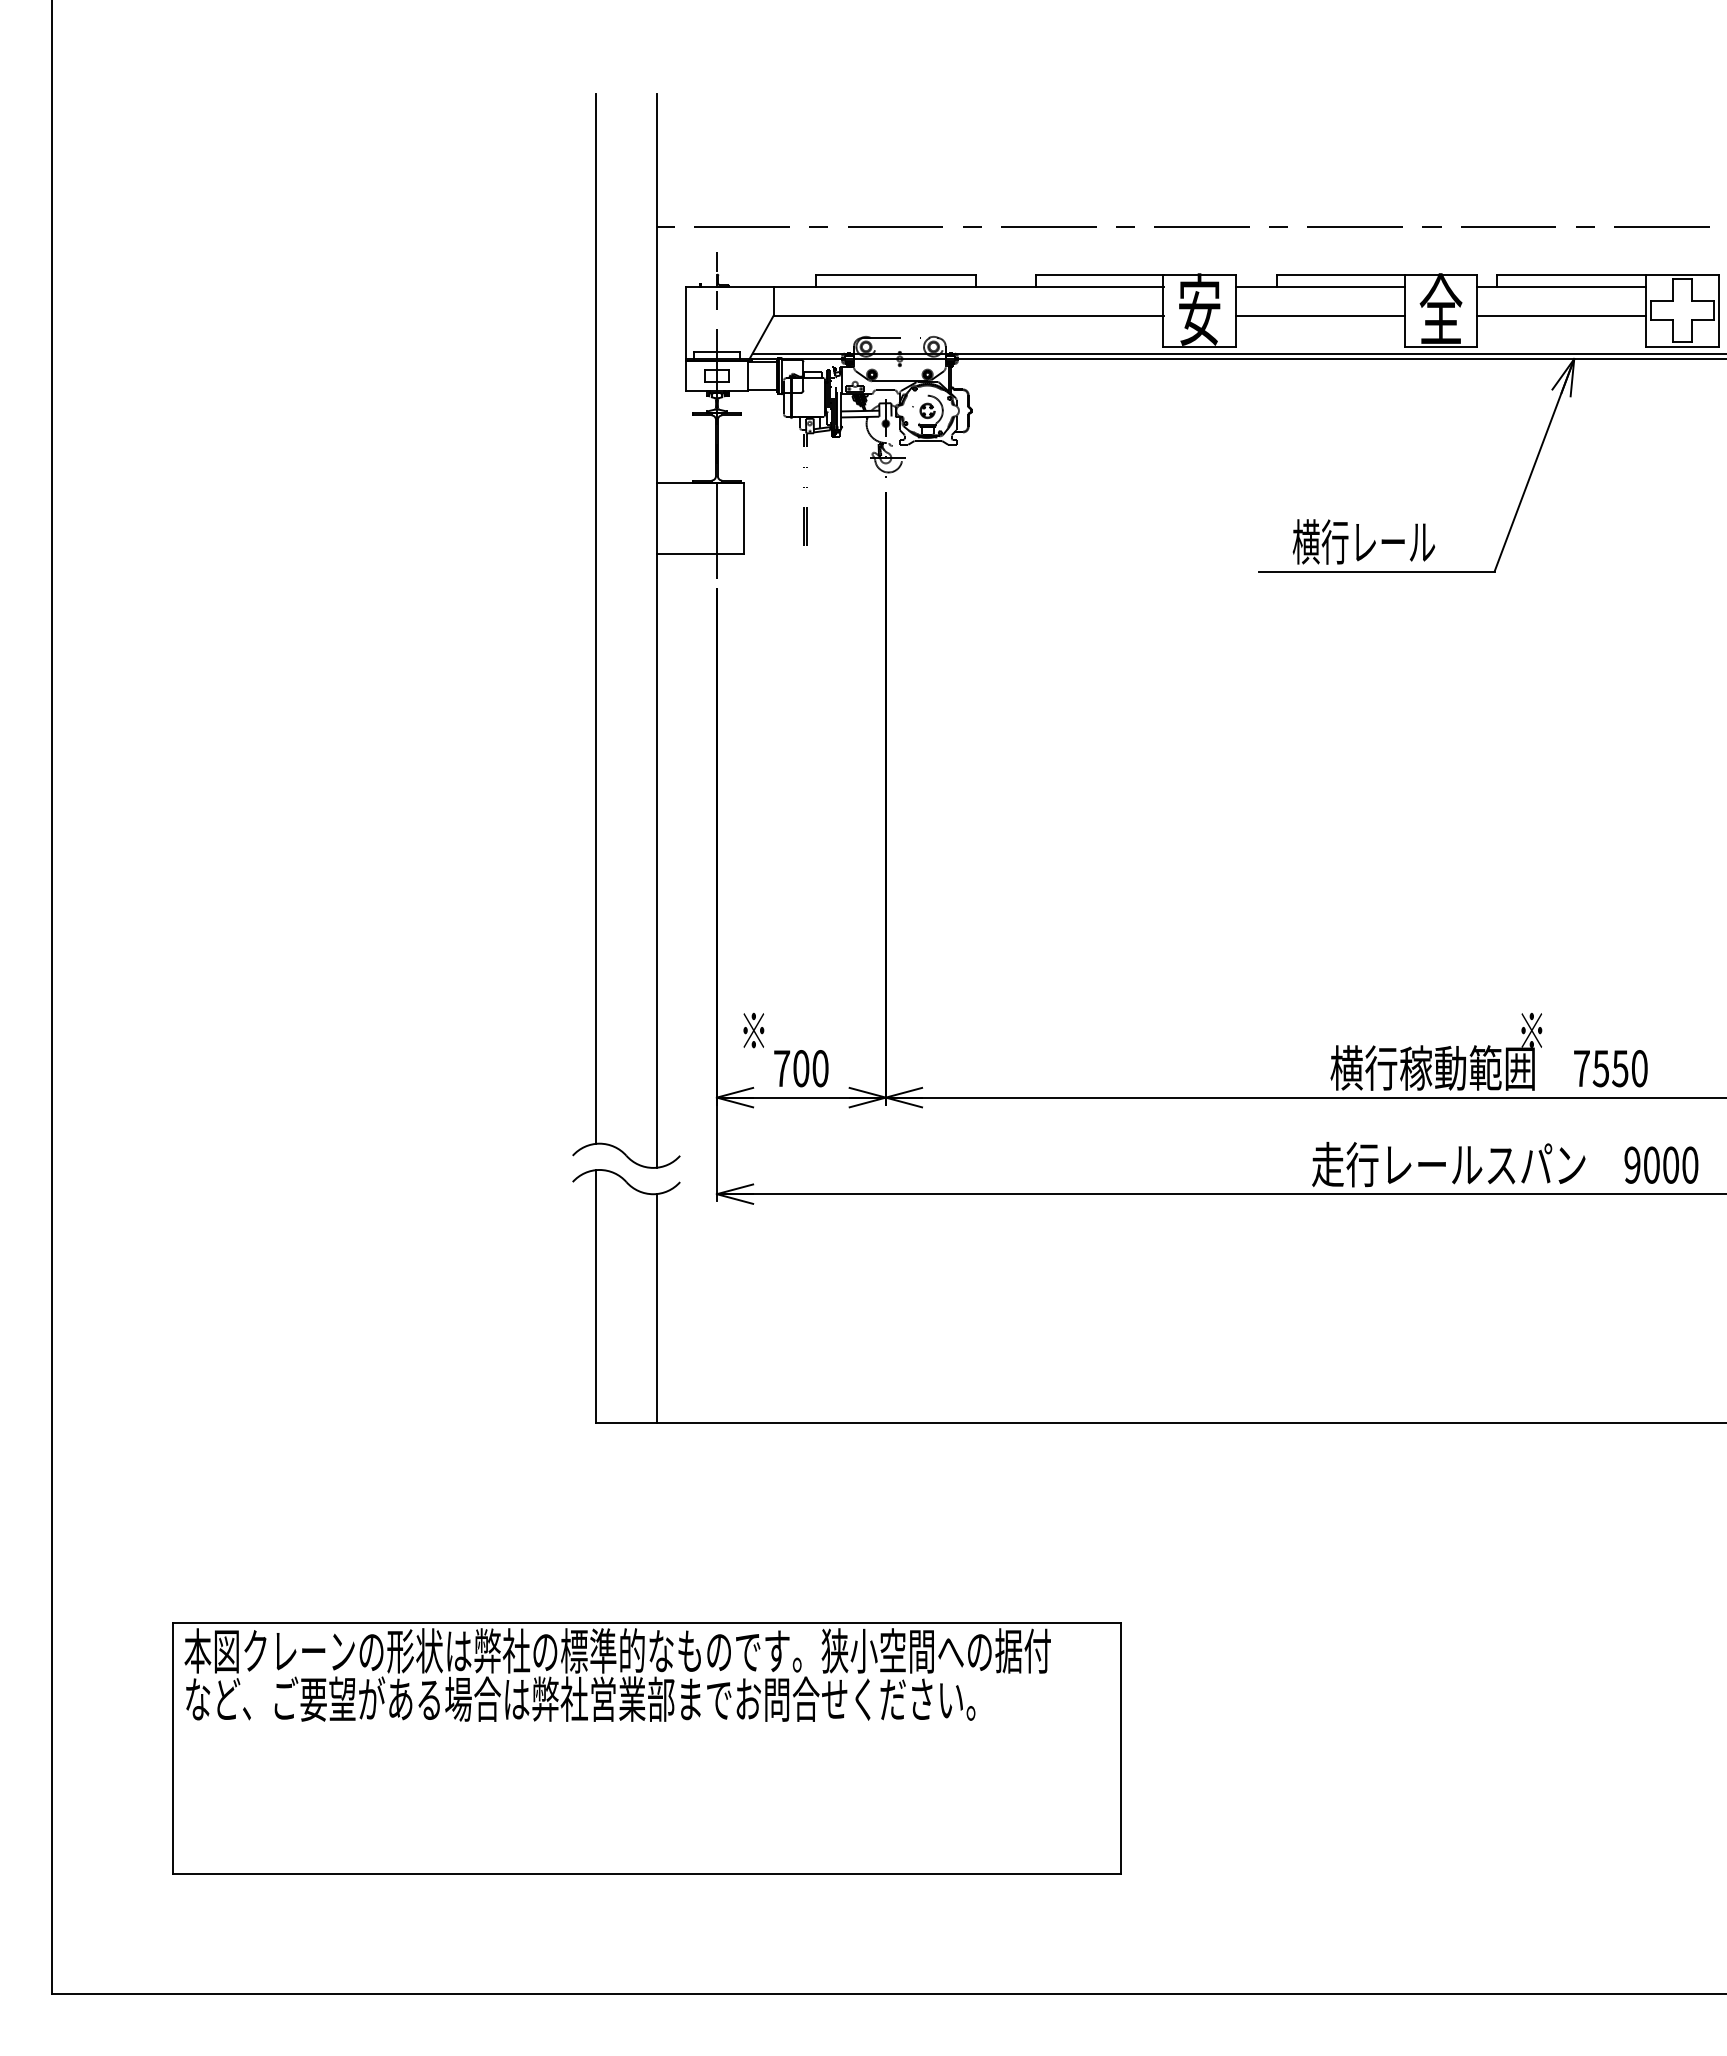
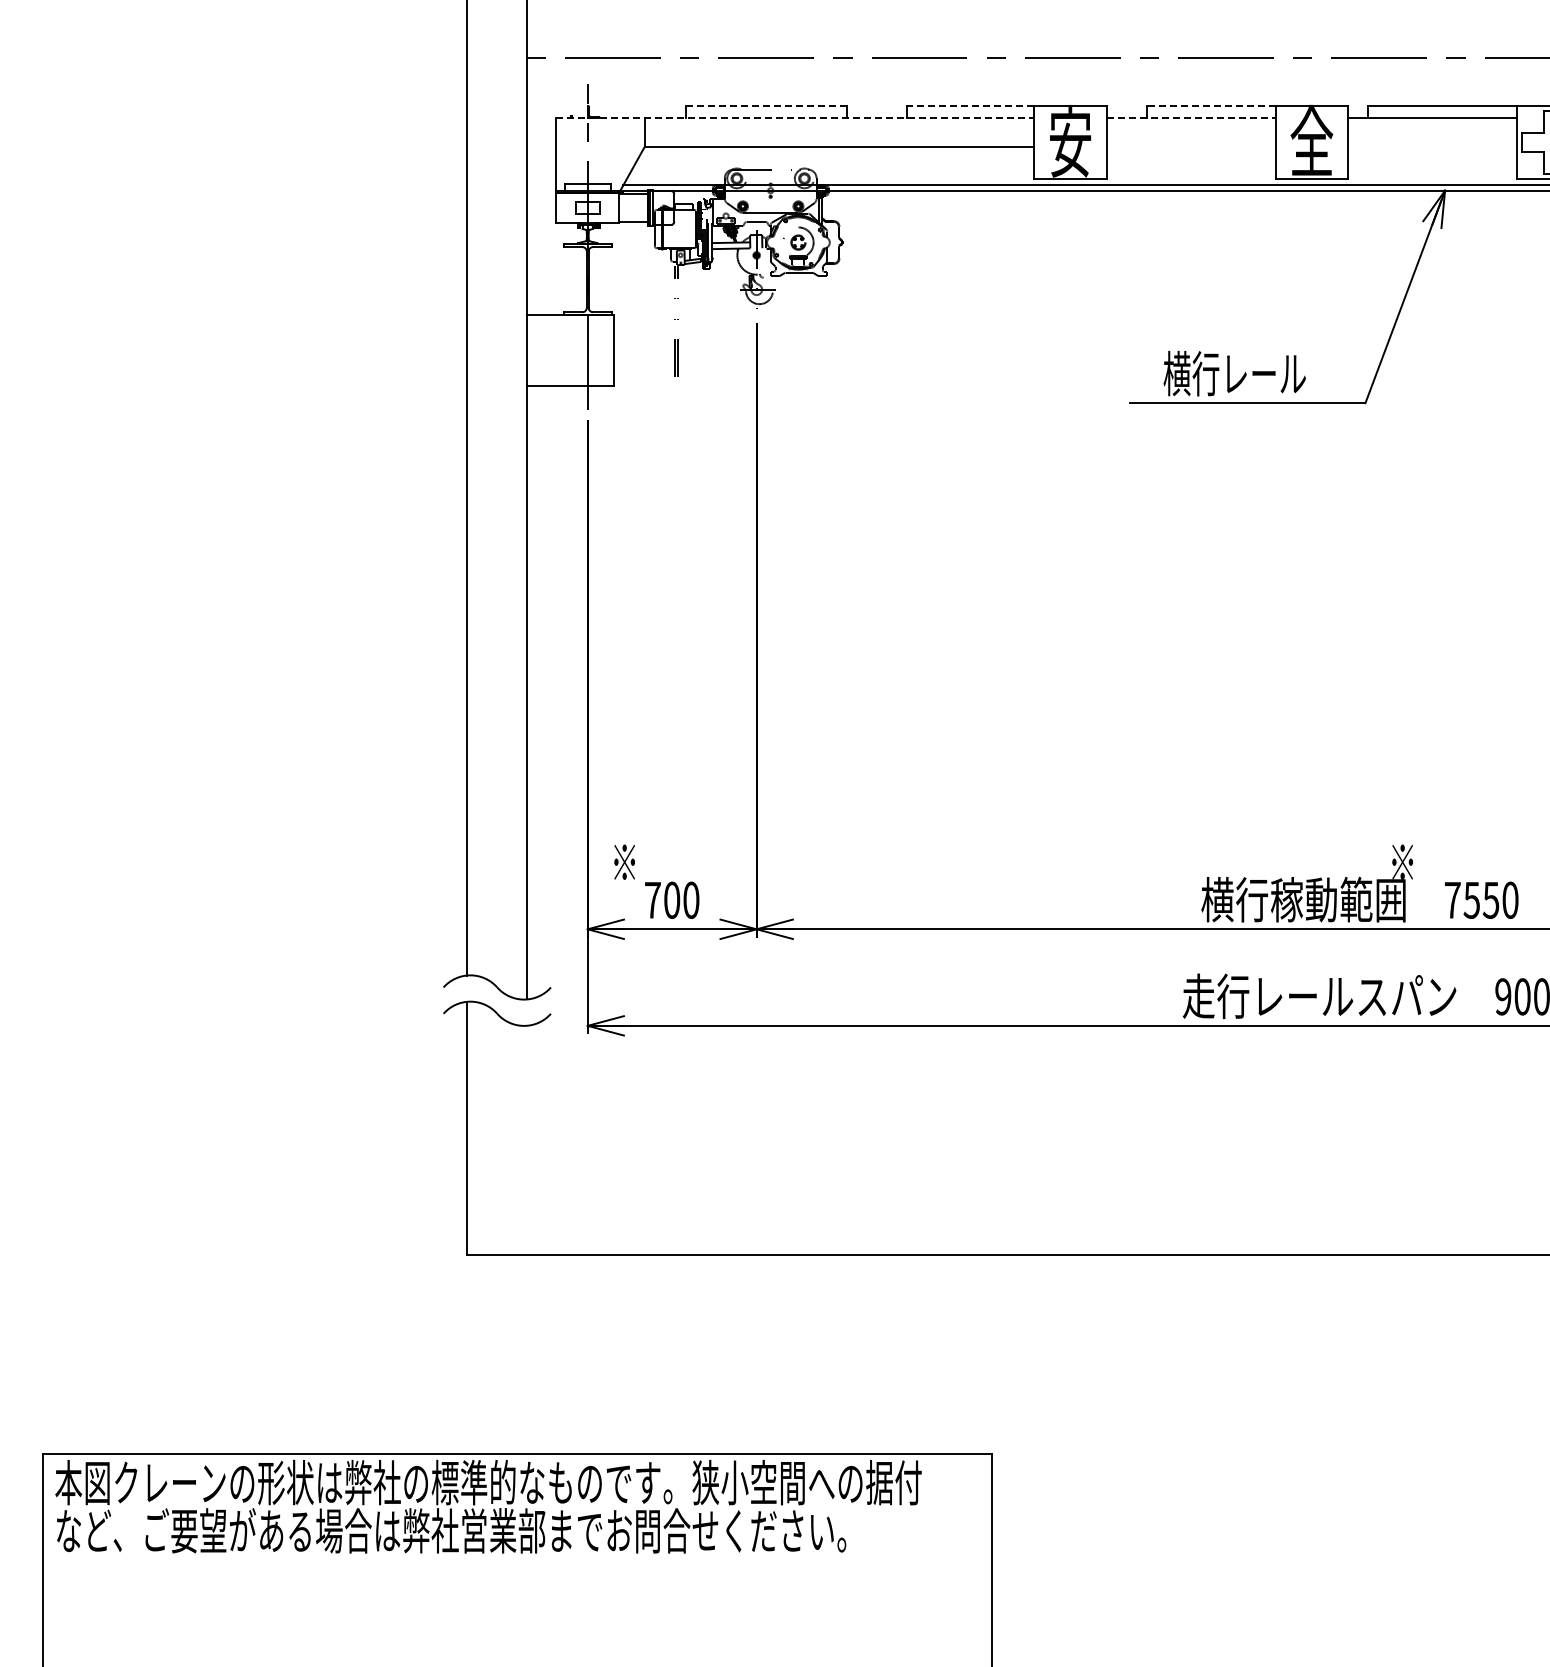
line: (895, 274) -> (766, 106), solid -> dashed
line: (1099, 274) -> (970, 106), solid -> dashed
line: (1340, 274) -> (1211, 106), solid -> dashed
line: (924, 286) -> (795, 118), solid -> dashed
line: (1320, 286) -> (1191, 118), solid -> dashed
line: (1319, 315) -> (1190, 147), removed
line: (1561, 315) -> (1432, 147), removed
line: (656, 1308) -> (527, 1140), removed

